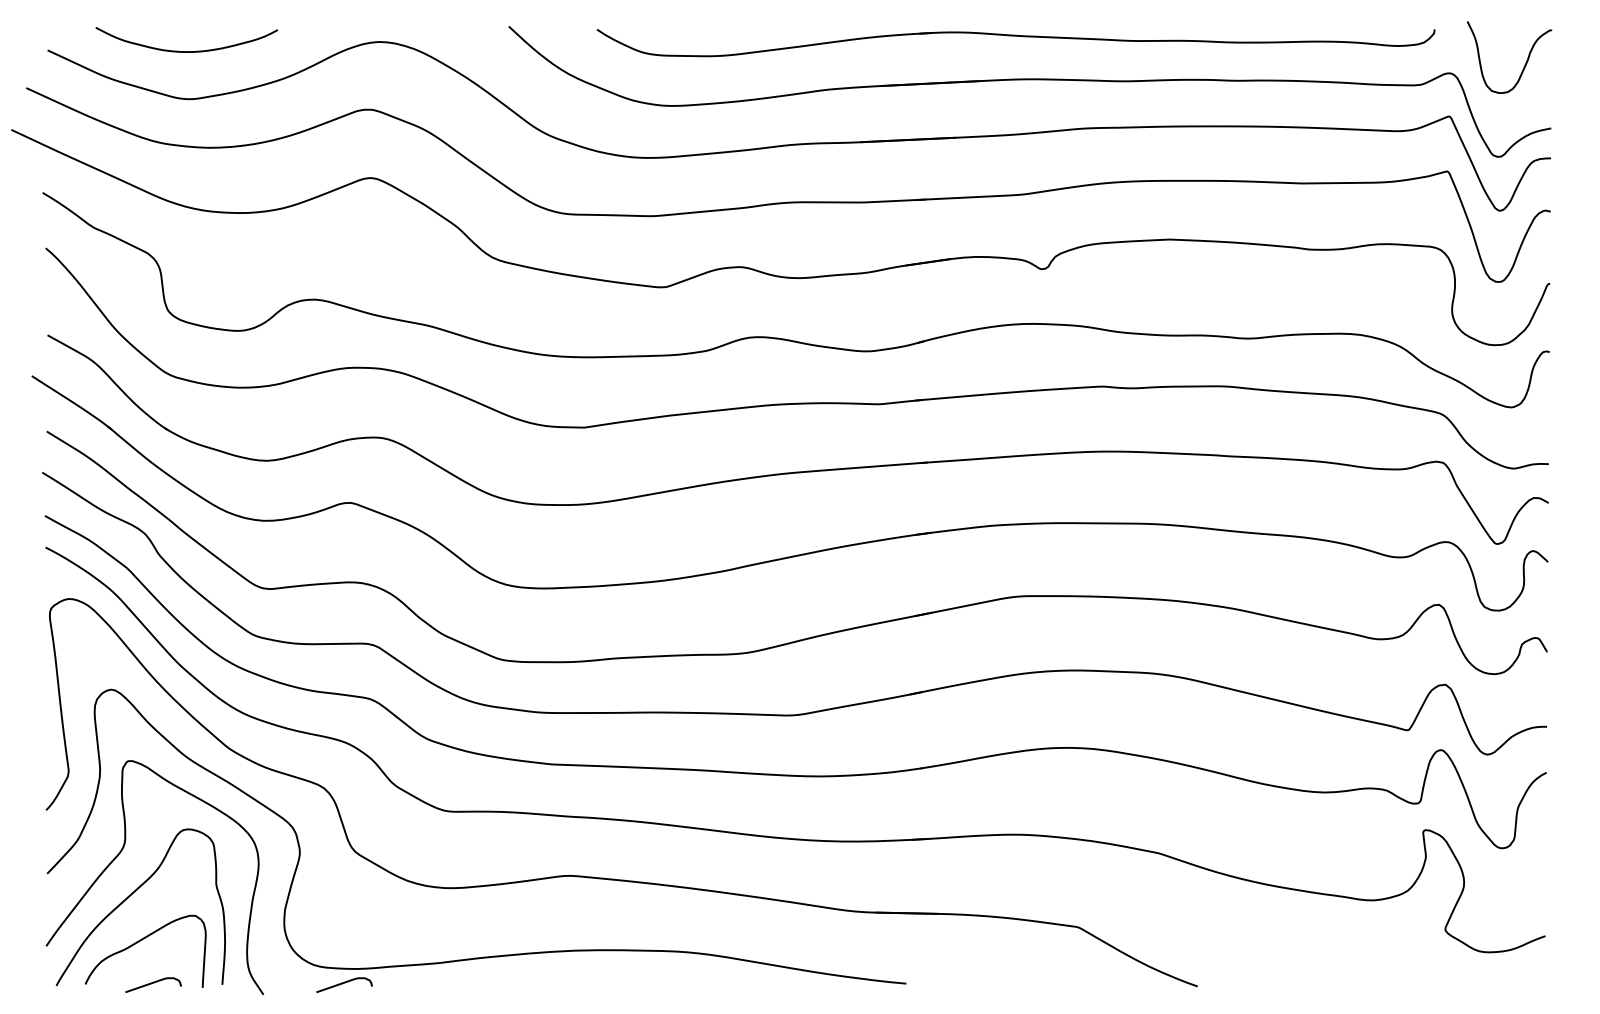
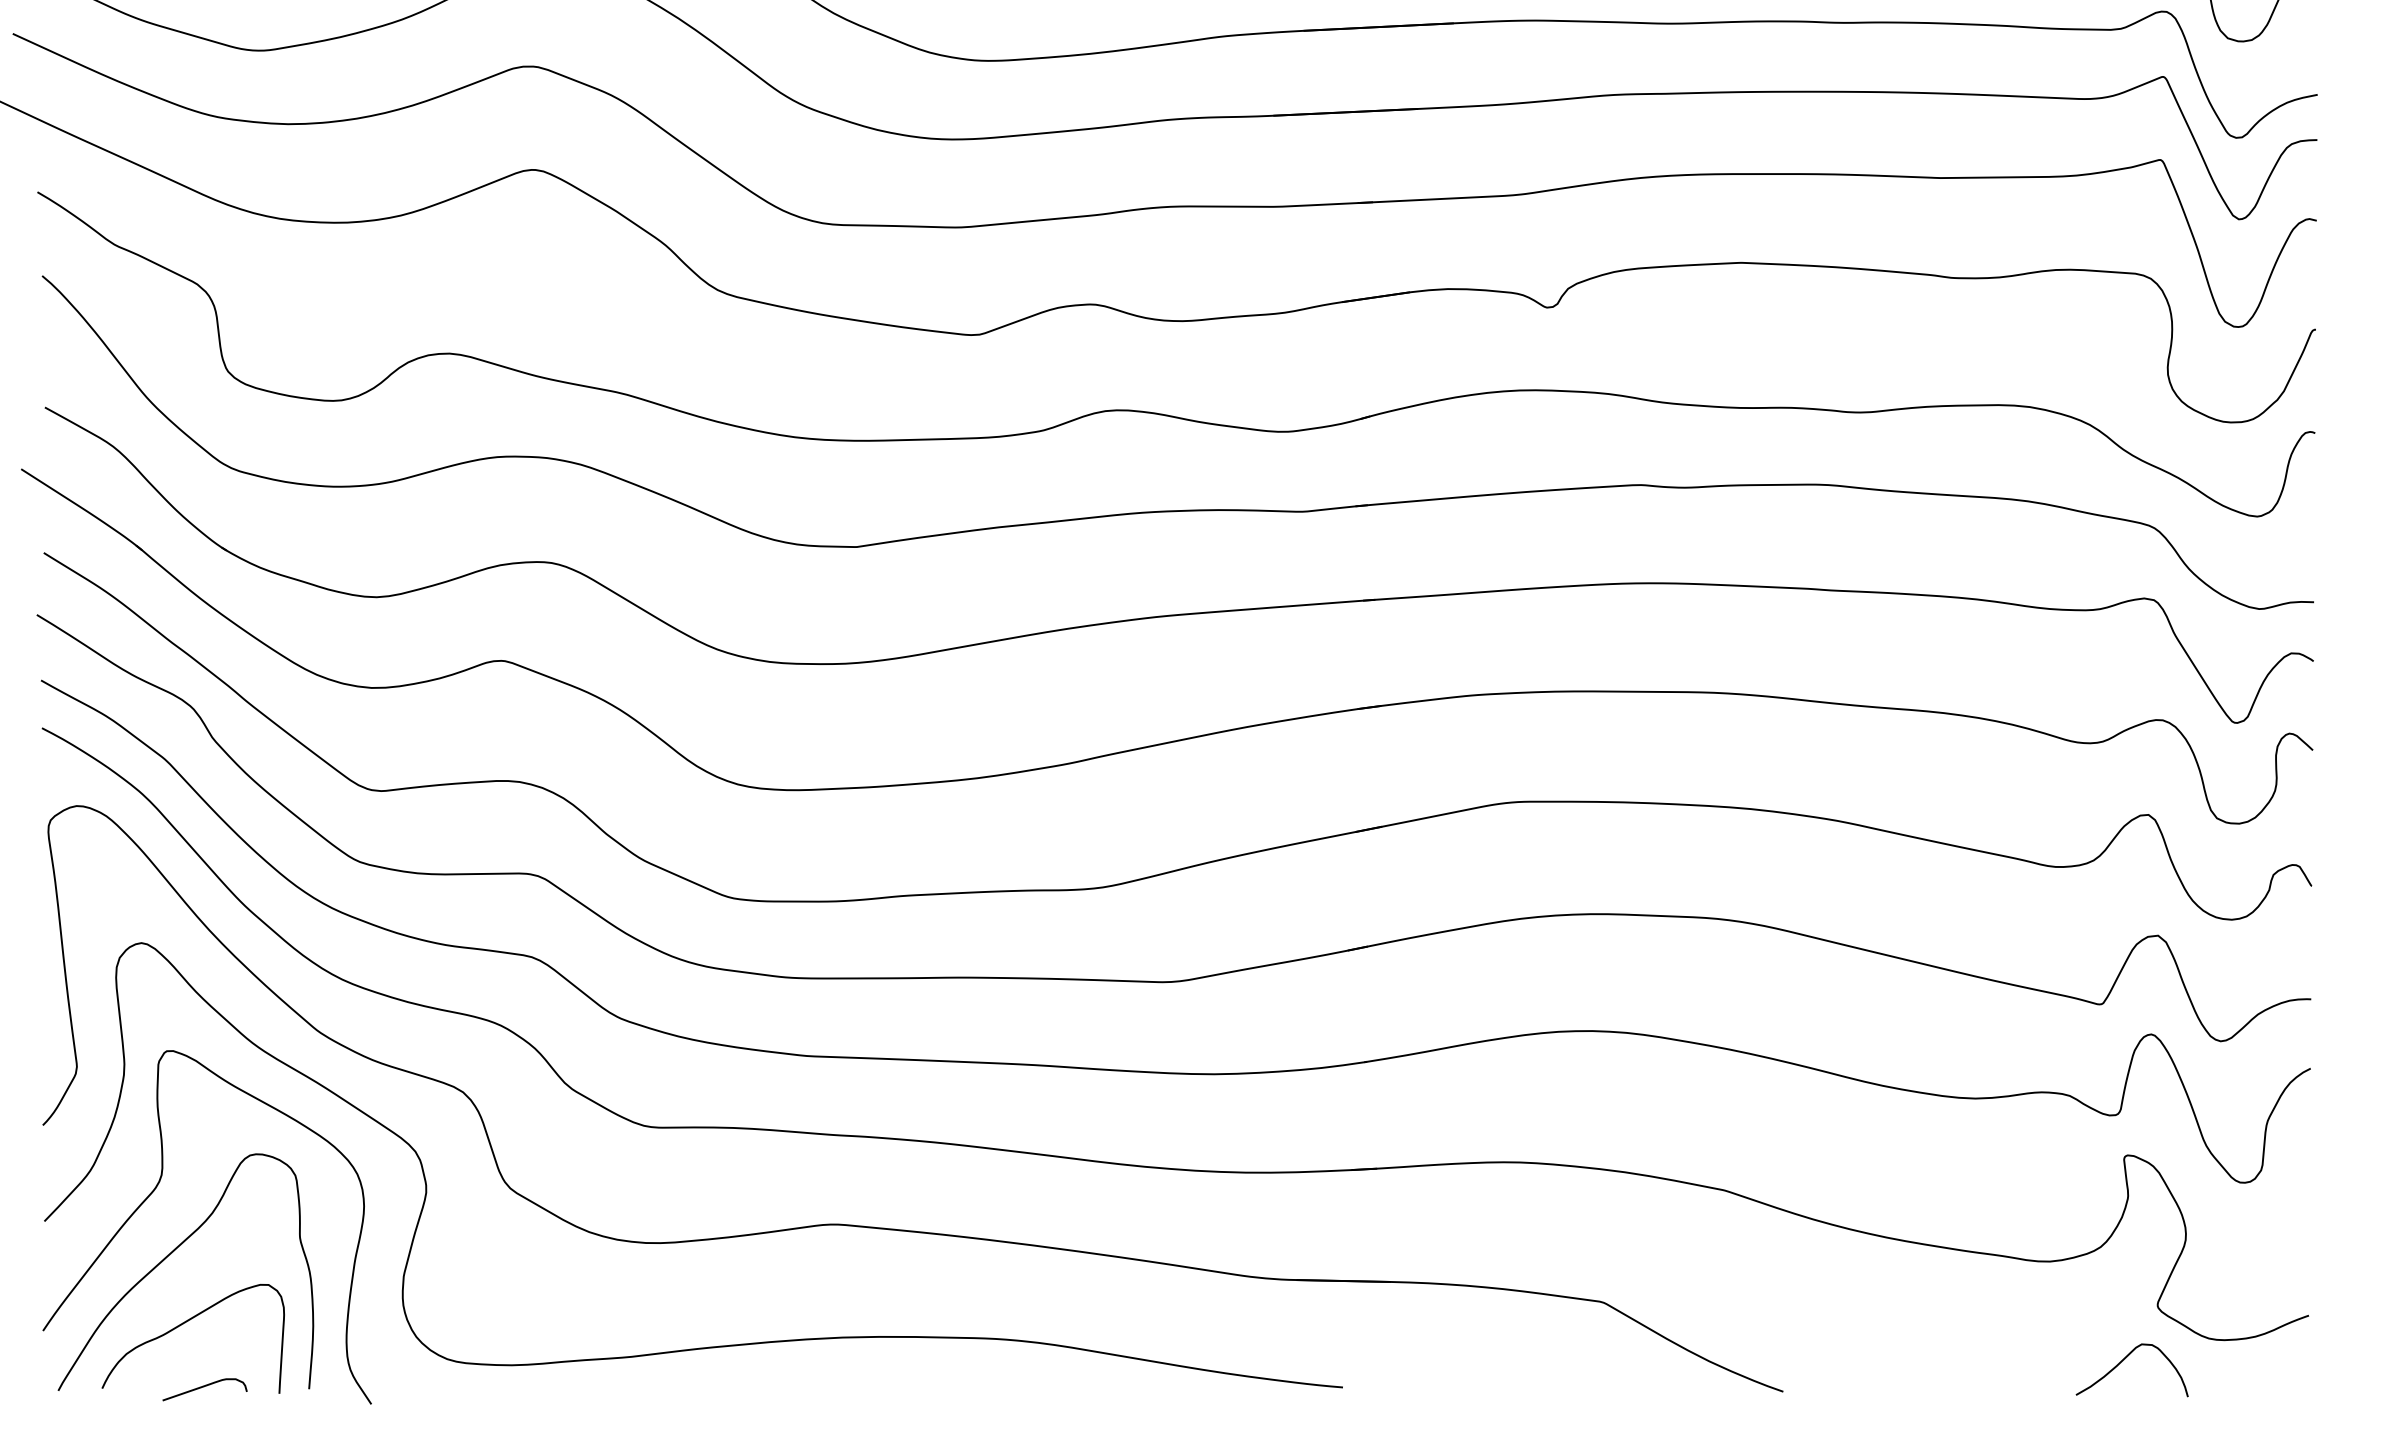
curve: (1422, 966) -> (2123, 1361), added
curve: (344, 983) -> (493, 1387), removed

